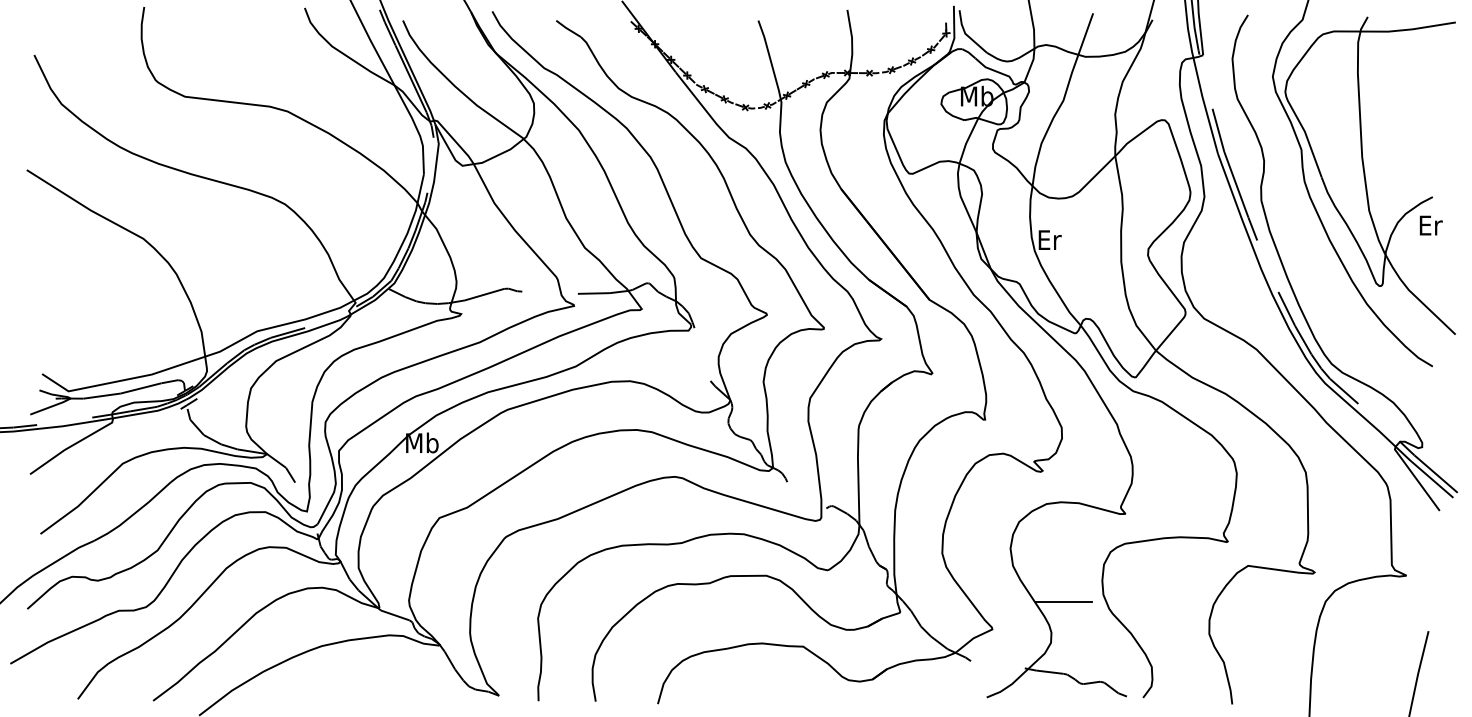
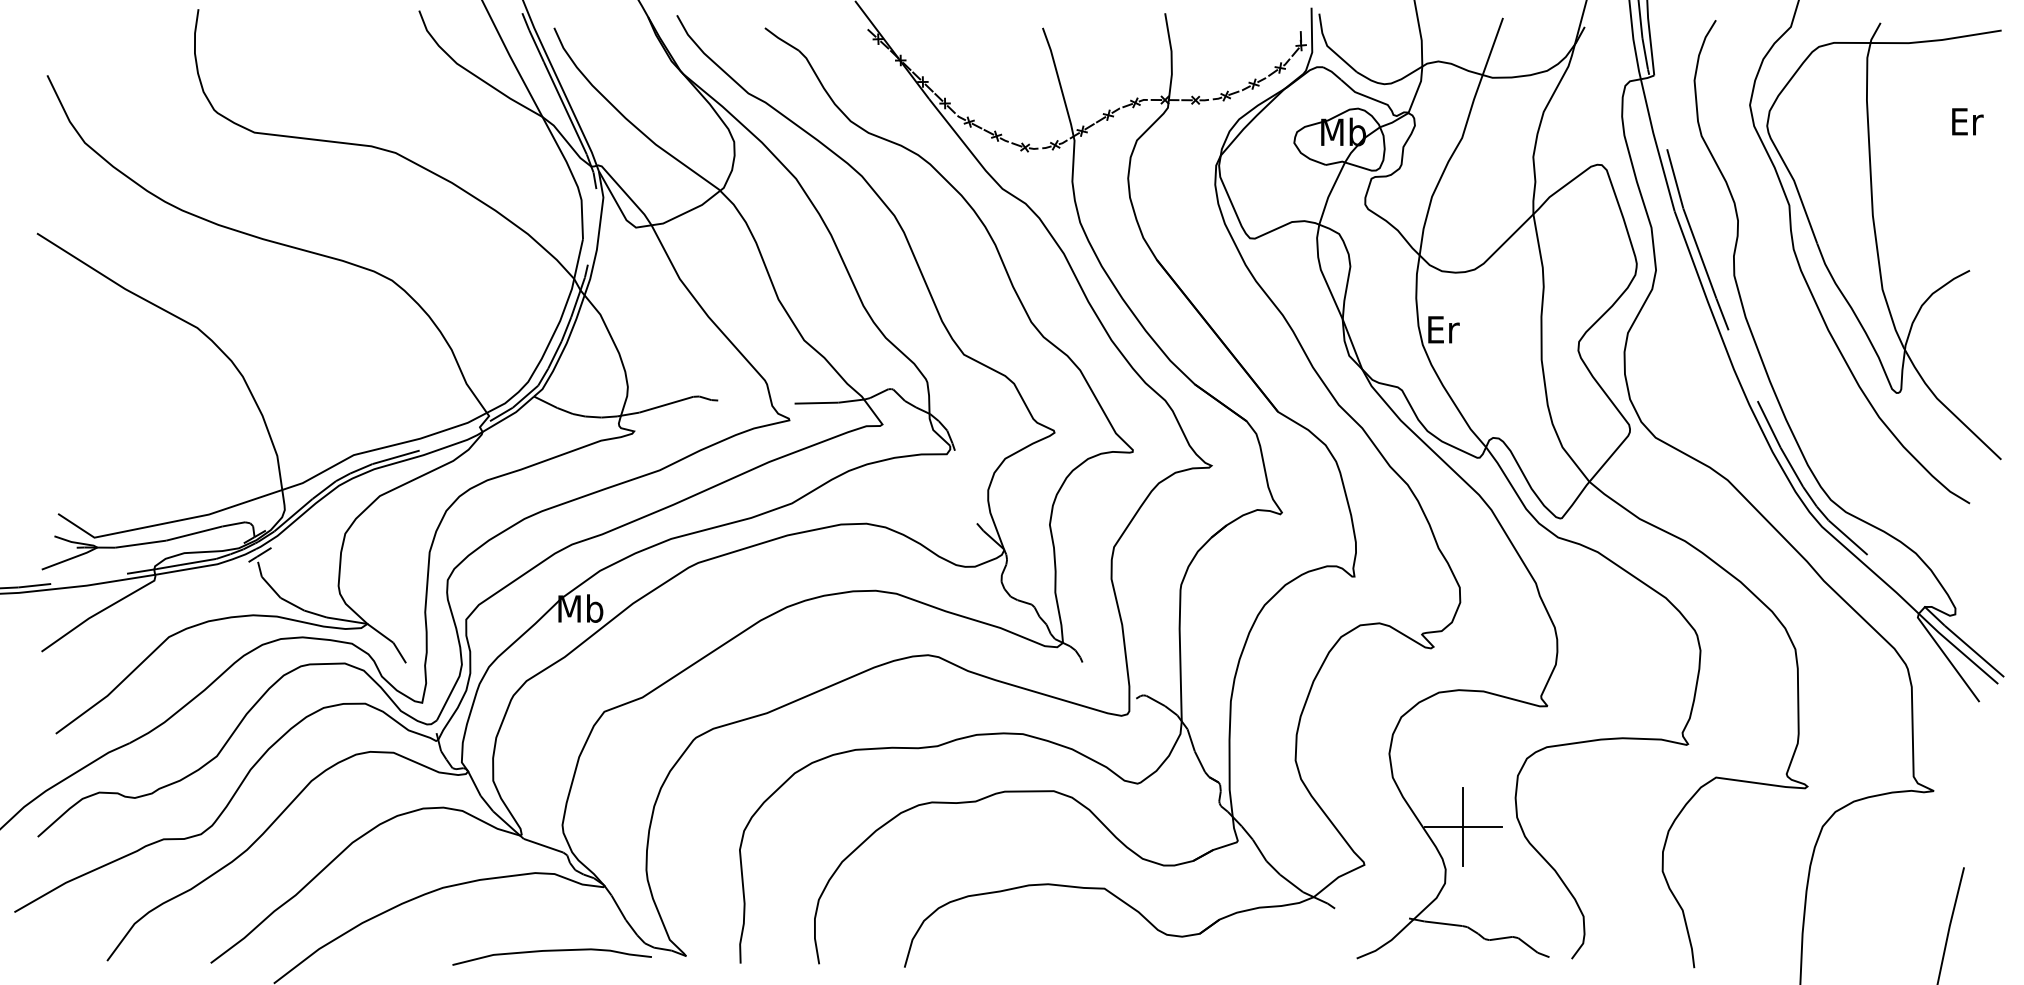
text: (1431, 225) -> (1967, 121), moved
line: (1064, 601) -> (1463, 826), added
curve: (401, 692) -> (551, 951), added

